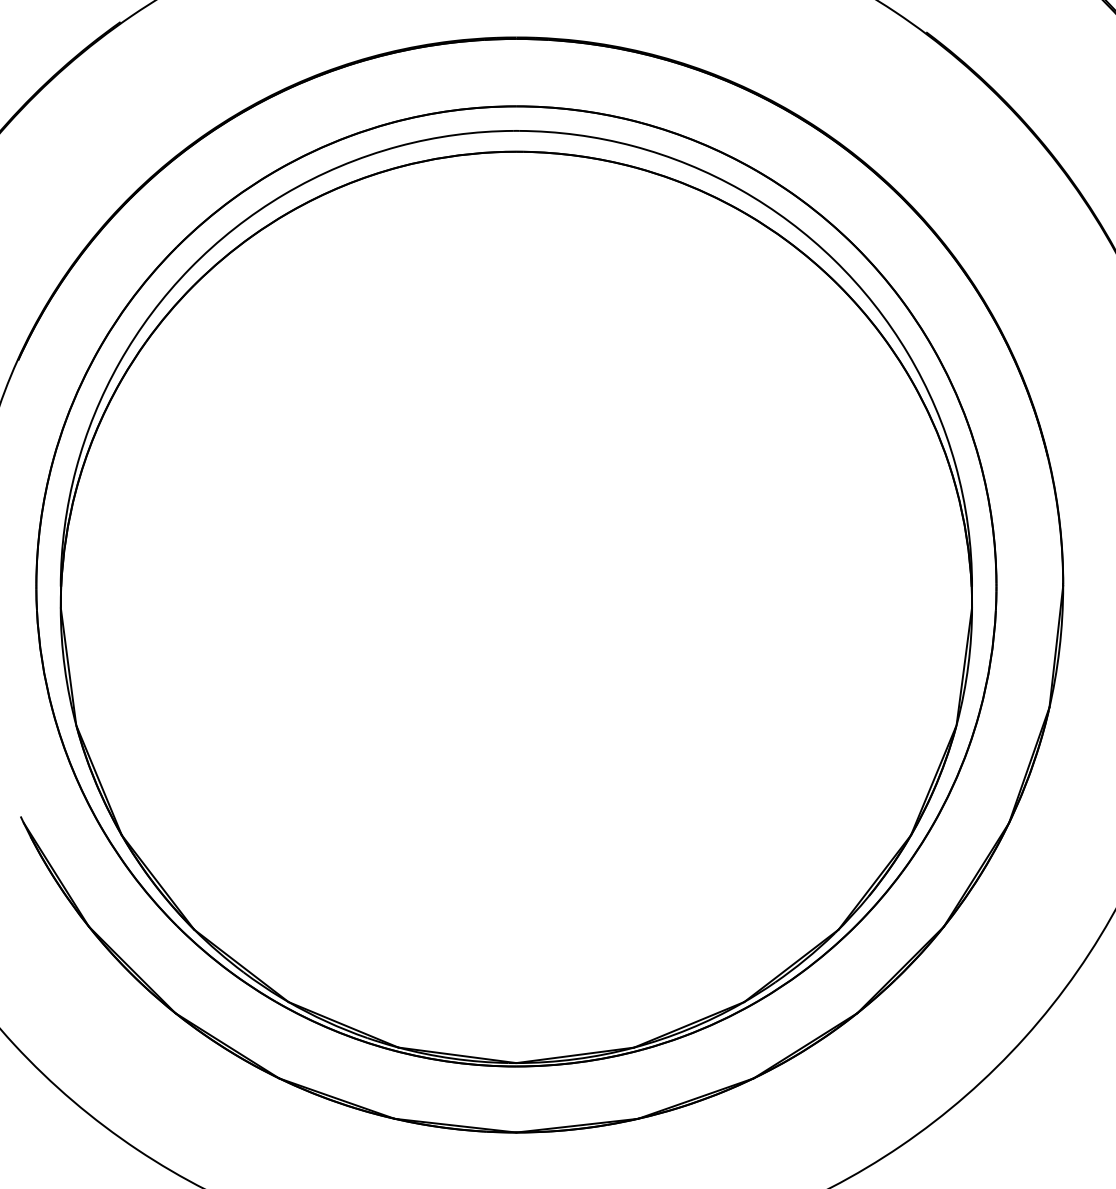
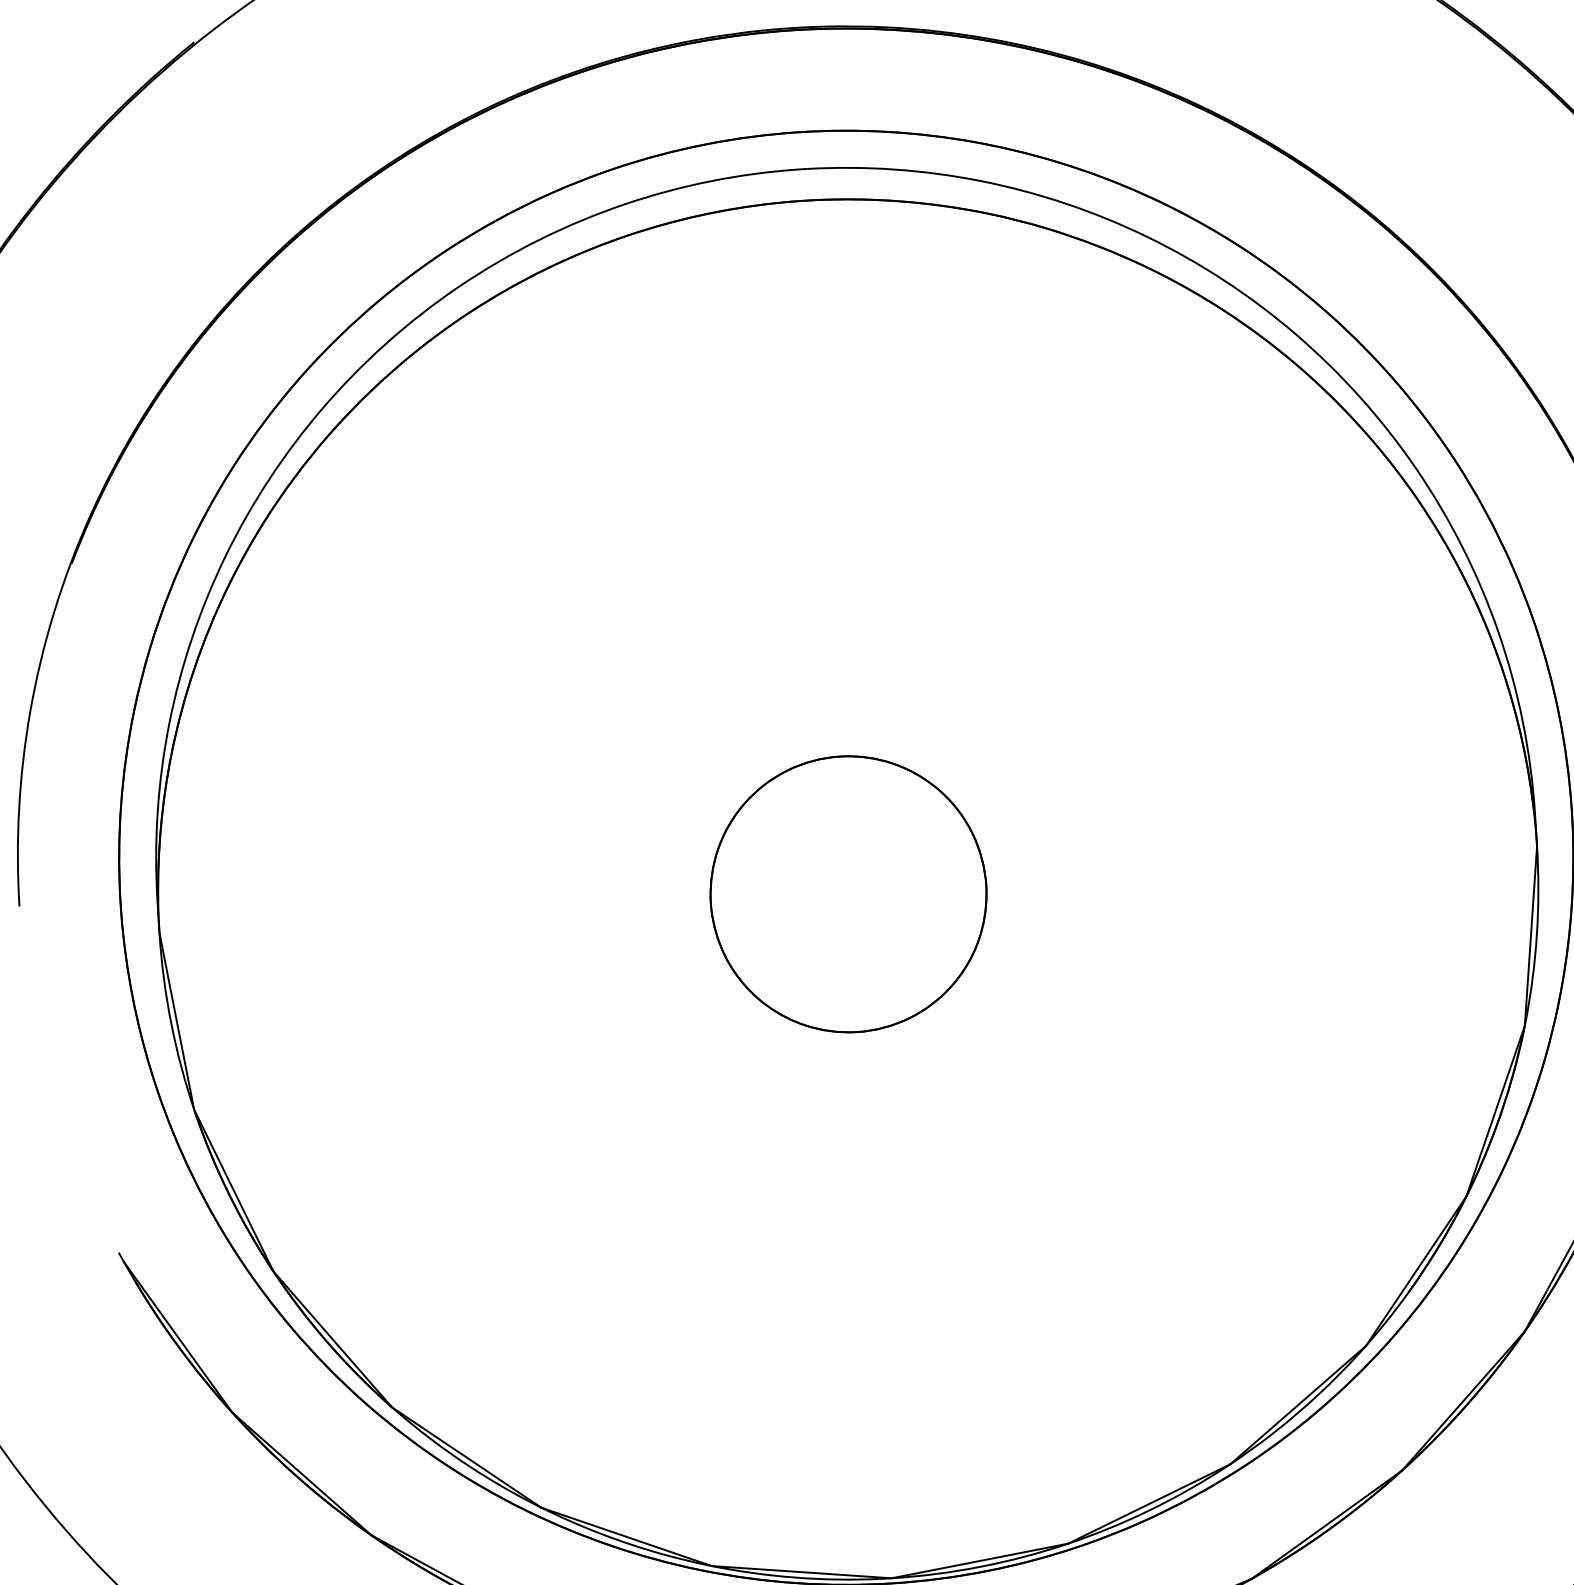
part: (516, 610) -> (848, 894), added

